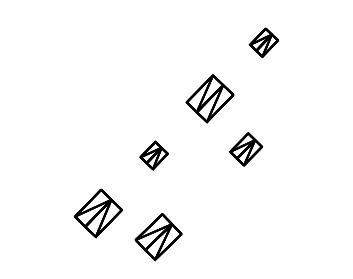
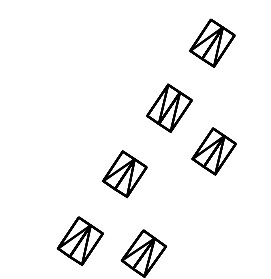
part: (263, 42) -> (211, 43), size x1.67
part: (245, 149) -> (213, 151), size x1.43
part: (153, 155) -> (124, 174), size x1.67

